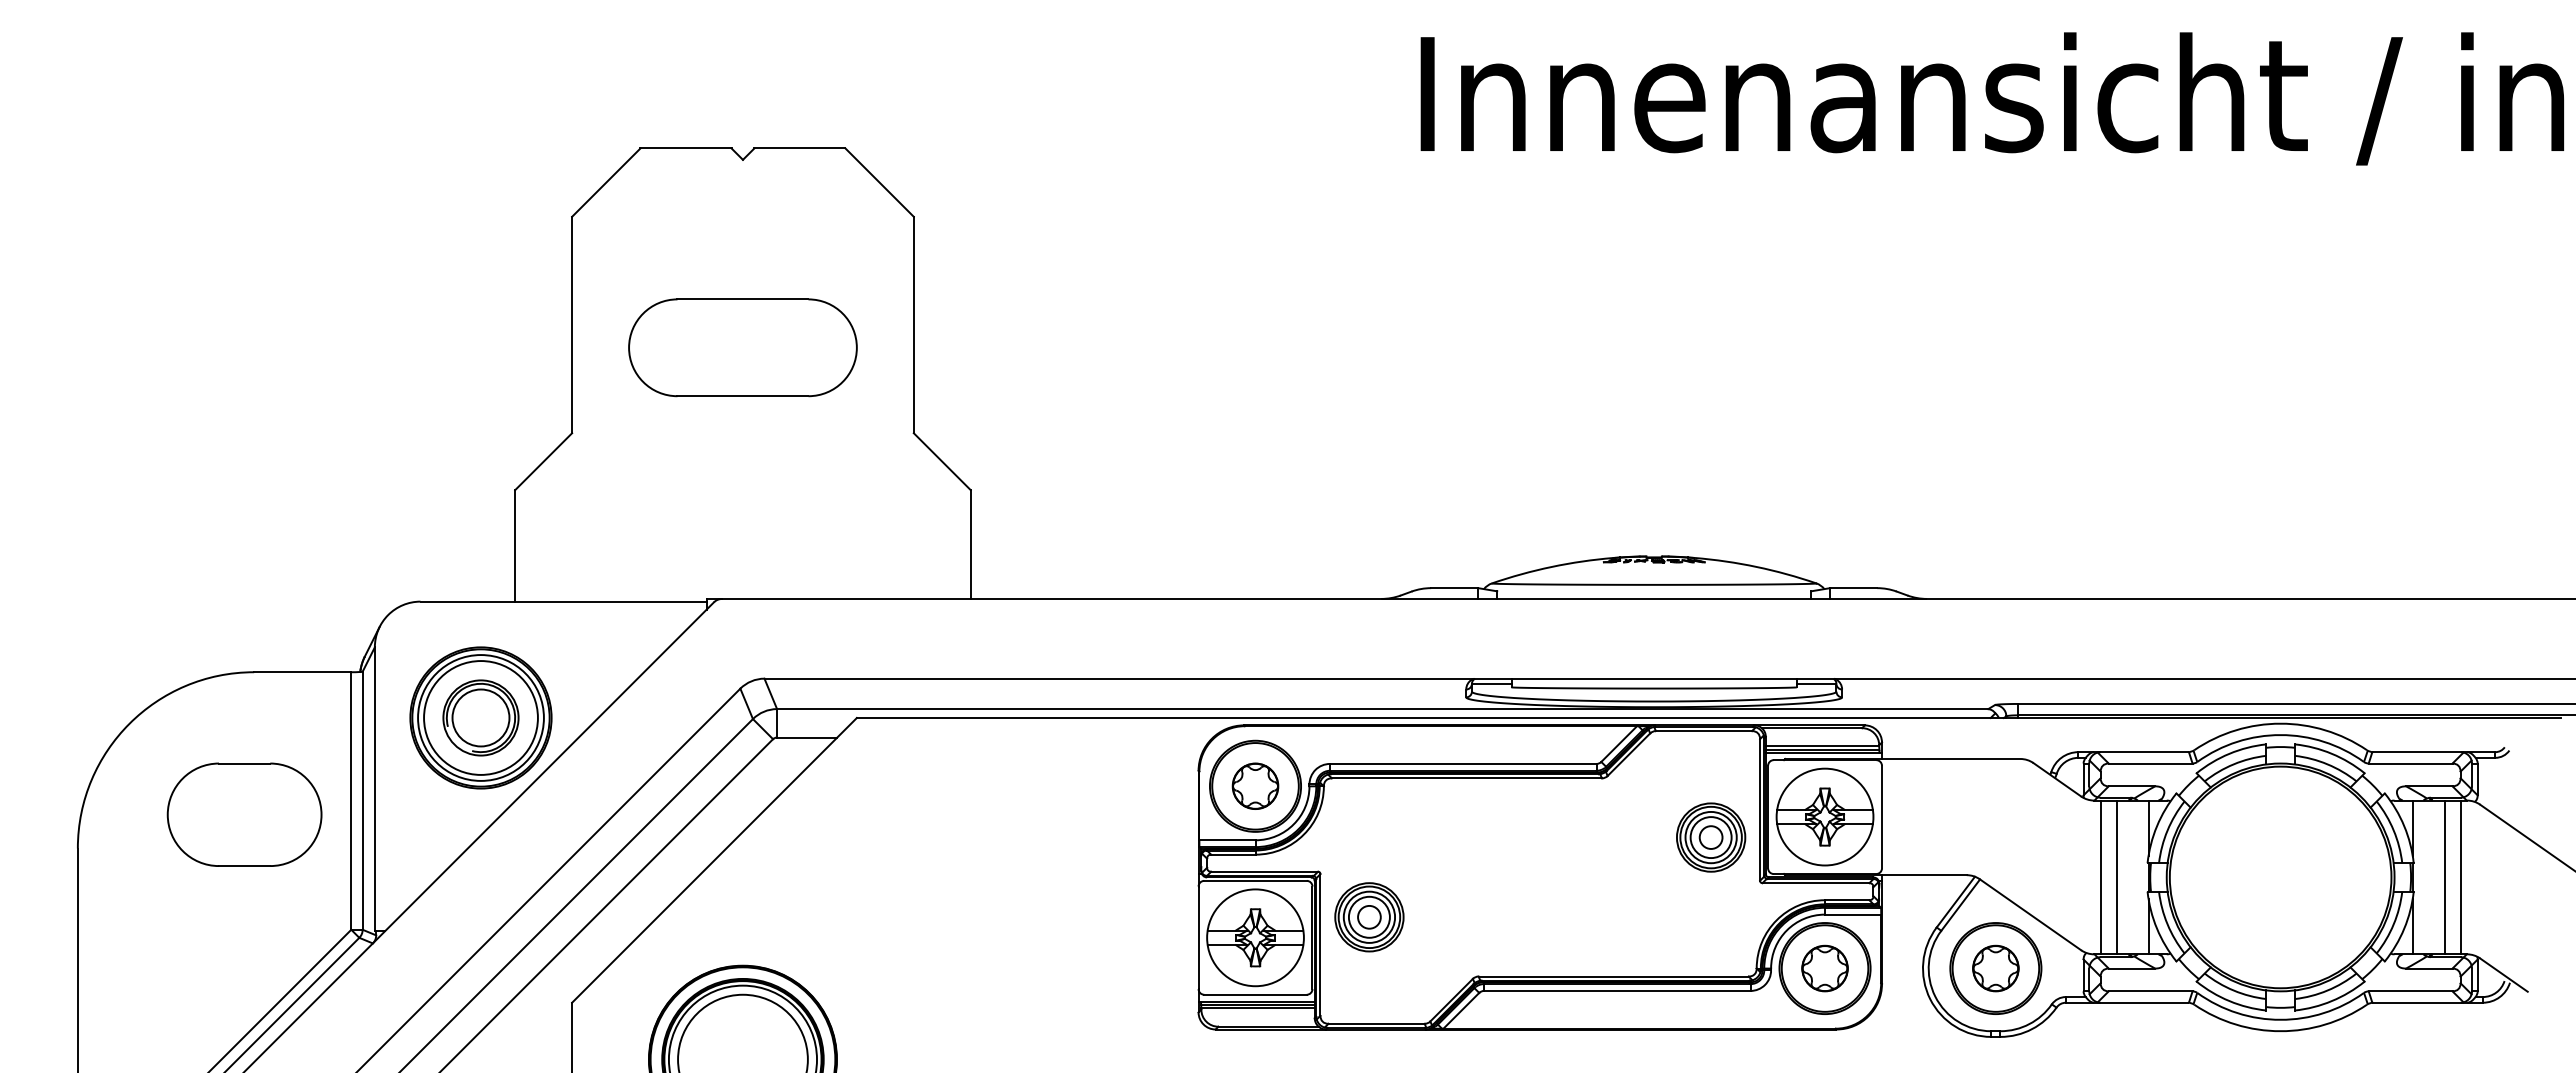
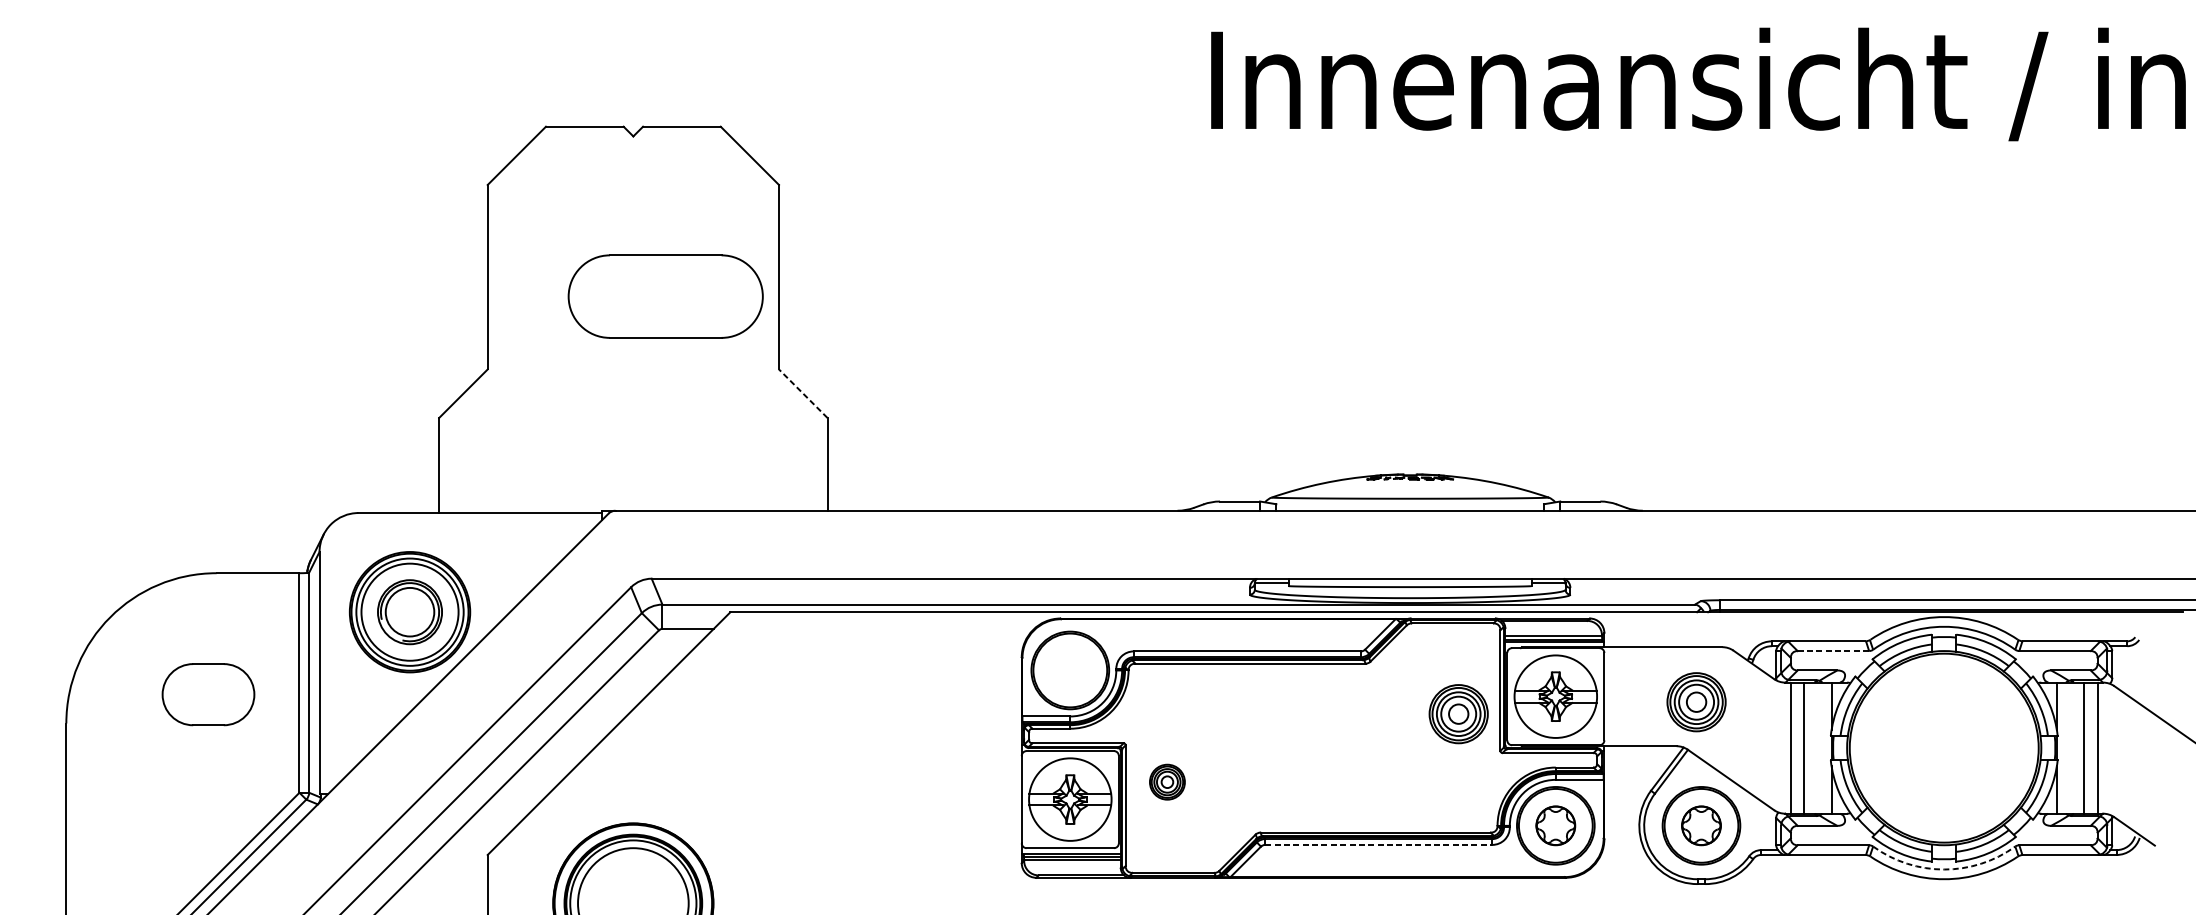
part: (742, 347) -> (665, 296), moved
line: (941, 461) -> (802, 393), solid -> dashed
line: (2150, 763) -> (1833, 651), solid -> dashed
part: (1255, 785) -> (1070, 669), removed
part: (244, 814) -> (208, 694), size x0.7
part: (1990, 823) -> (1696, 702), added
part: (1369, 917) -> (1167, 782), size x0.6
line: (1617, 990) -> (1378, 844), solid -> dashed
arc: (2280, 1019) -> (1944, 869), solid -> dashed

